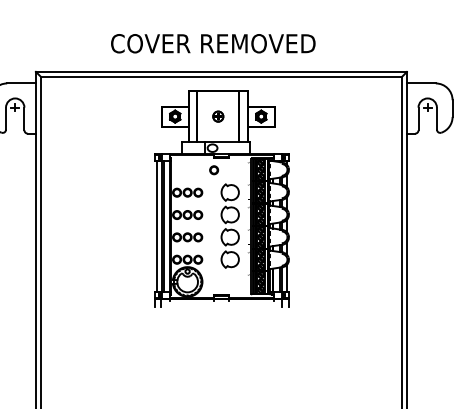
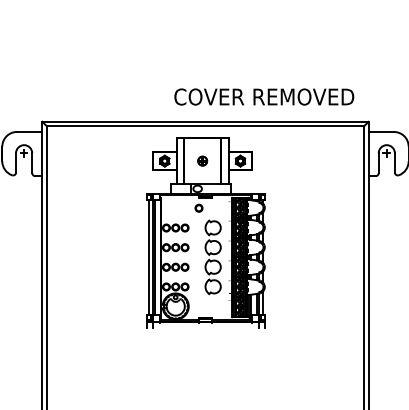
text: (213, 43) -> (264, 96), moved

